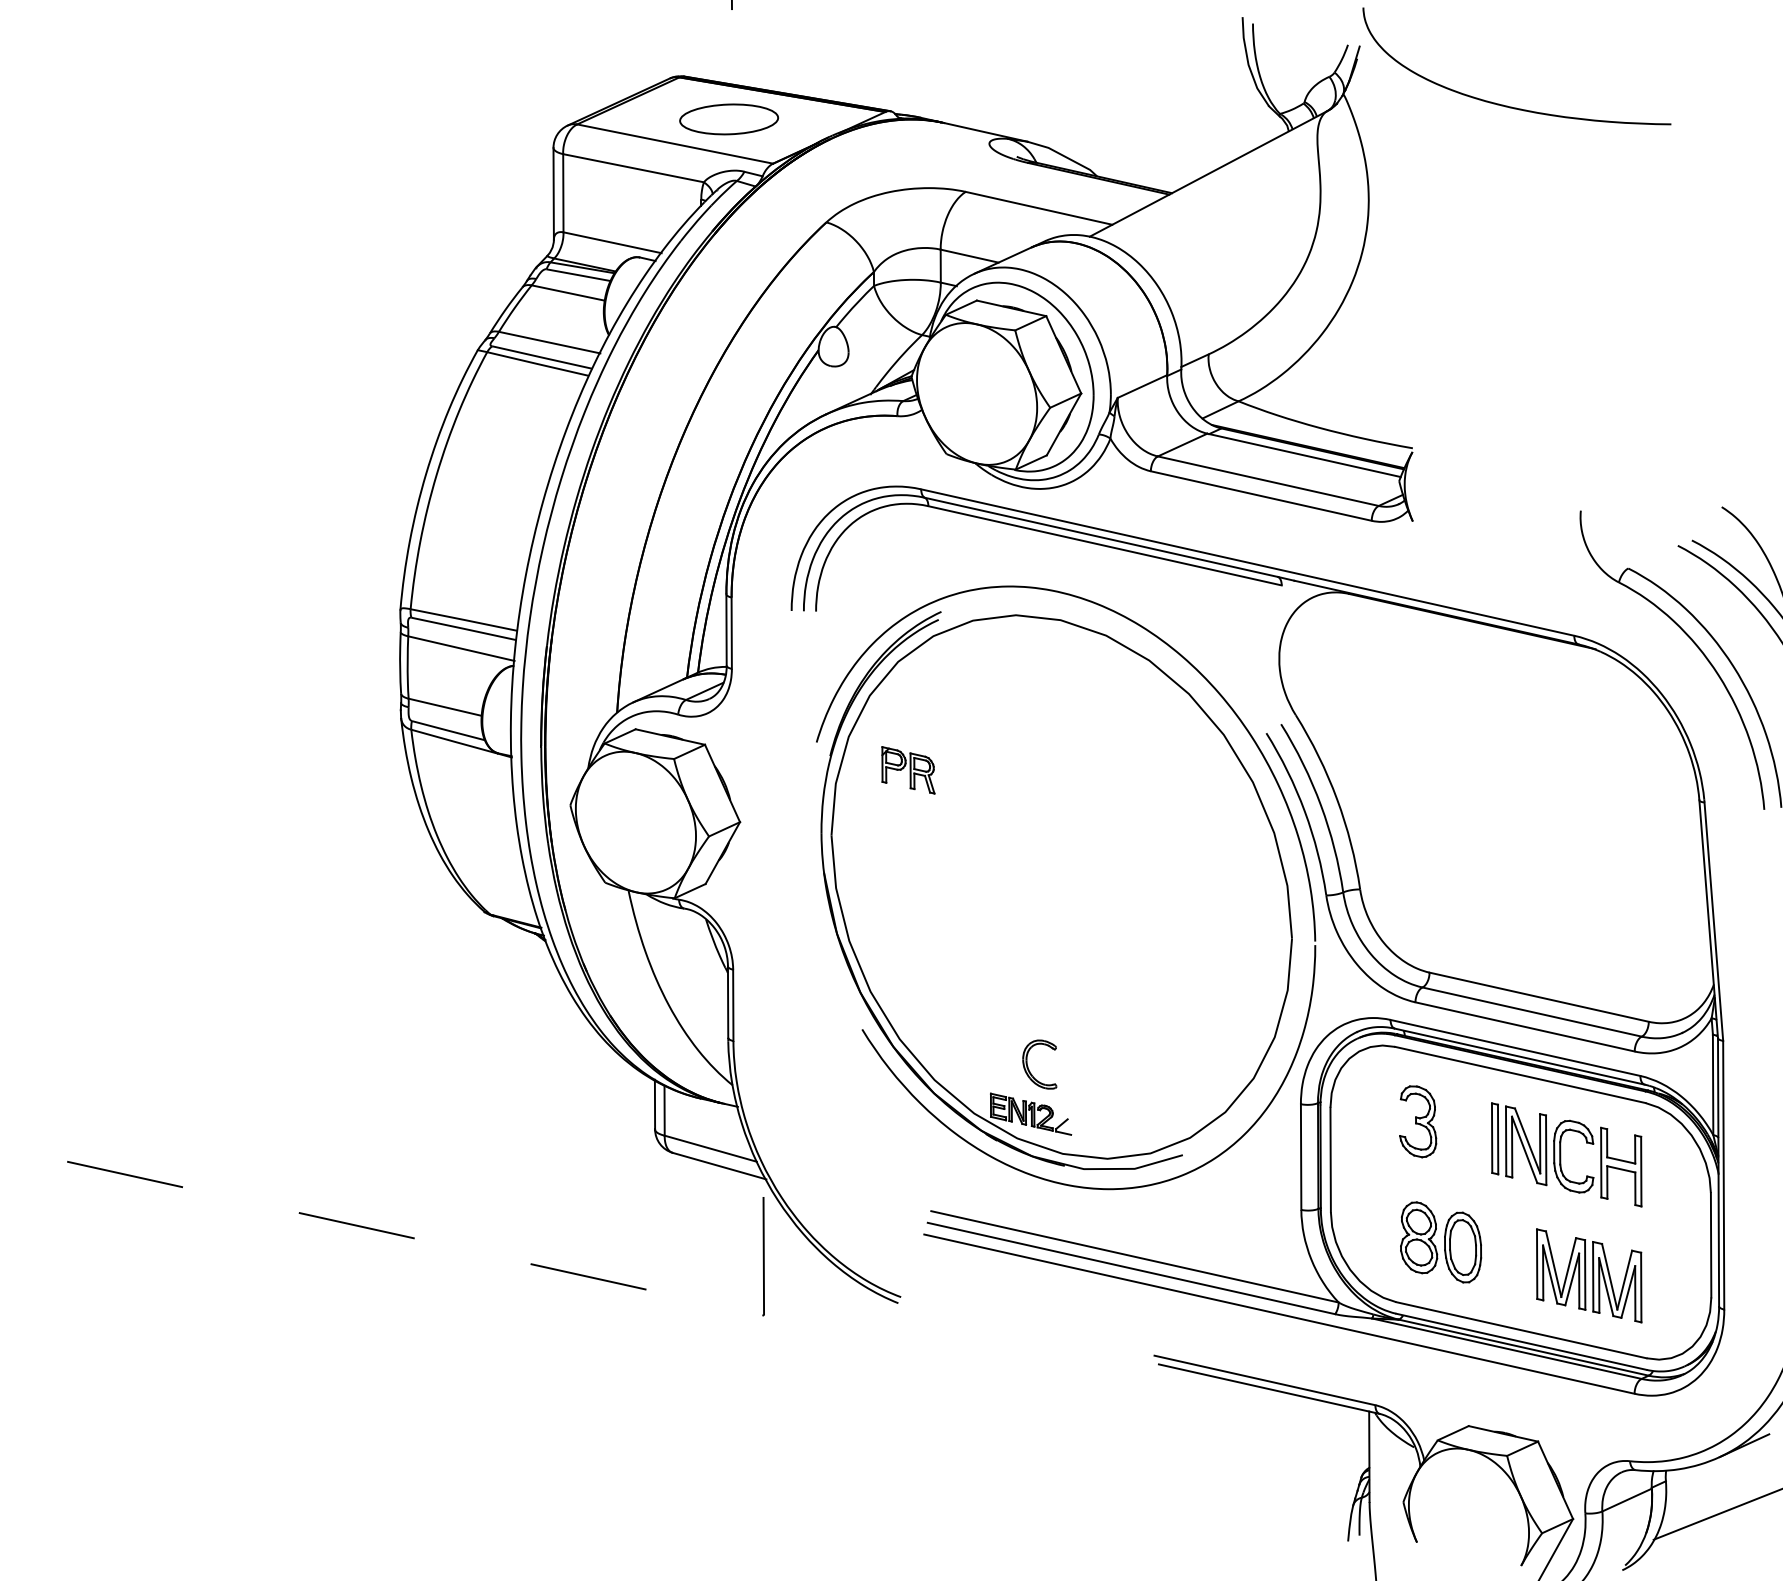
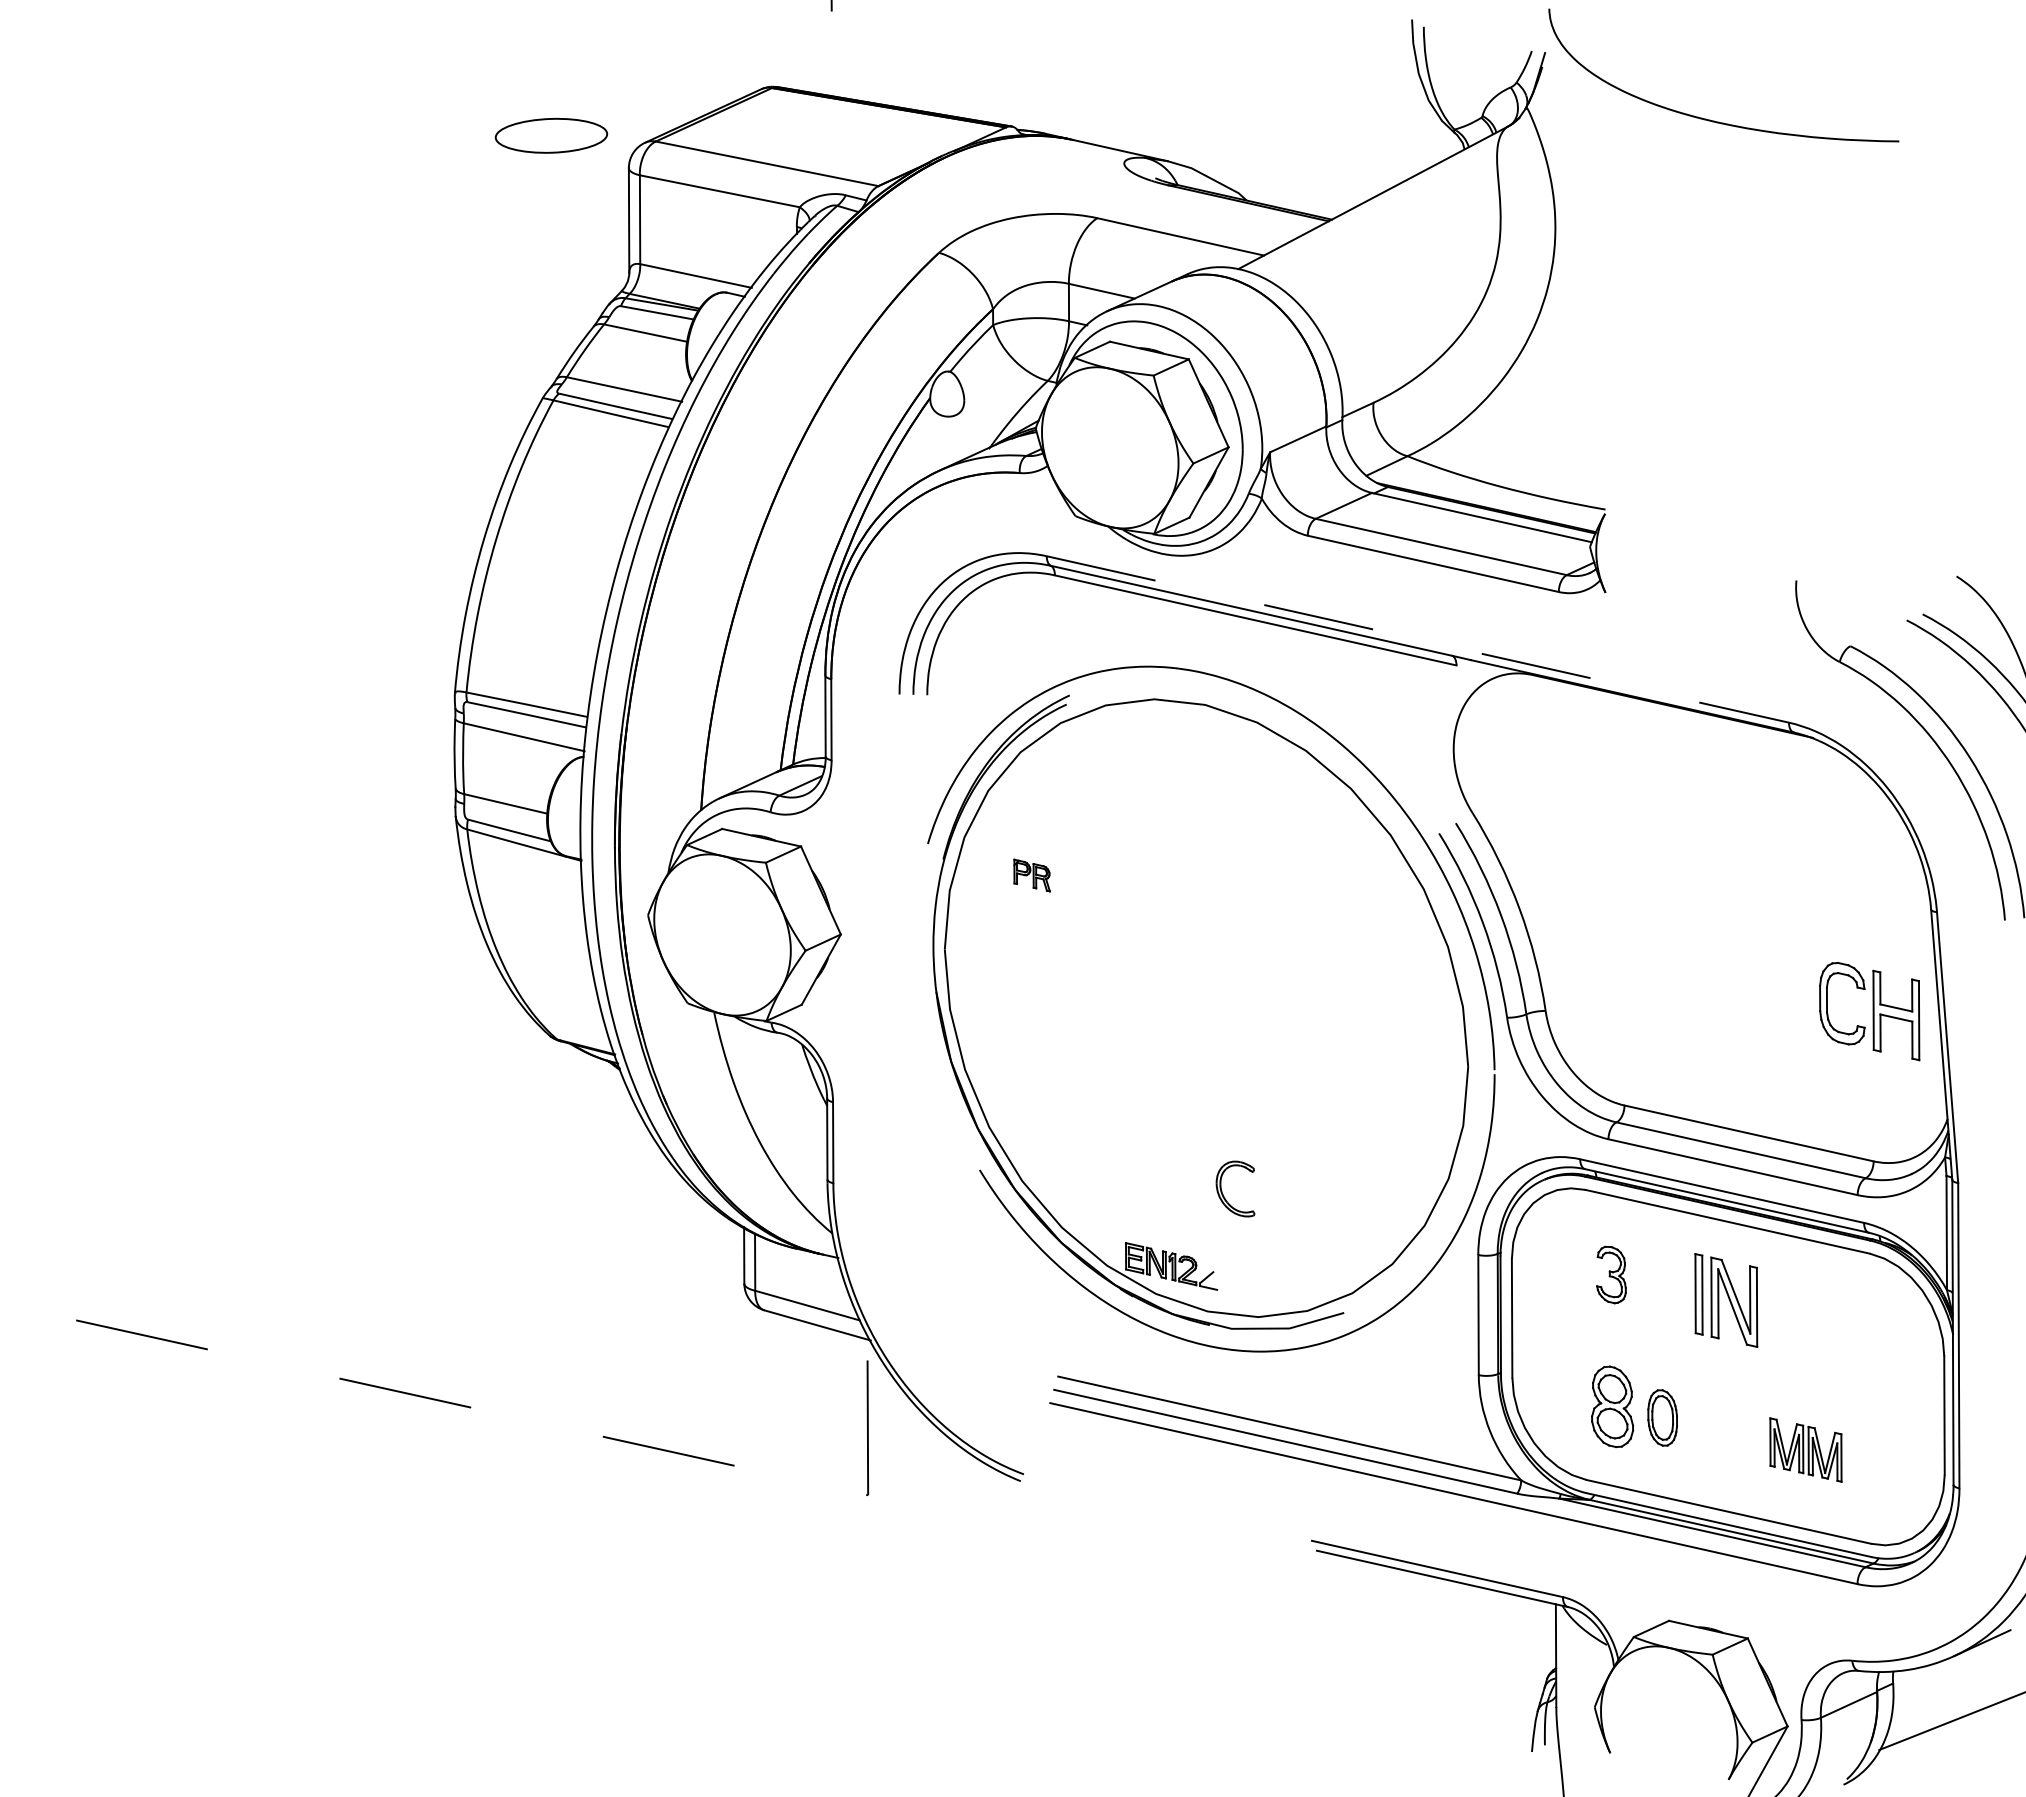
part: (729, 119) -> (551, 135), moved
line: (1248, 562) -> (1418, 639), solid -> dashed
part: (907, 770) -> (1031, 875), size x0.6
part: (1028, 1065) -> (1222, 1190), moved
part: (1418, 1121) -> (1611, 1274), size x0.7
part: (1597, 1163) -> (1869, 1011), moved
part: (1462, 1247) -> (1662, 1417), size x0.7
part: (1588, 1275) -> (1805, 1449), size x0.6

